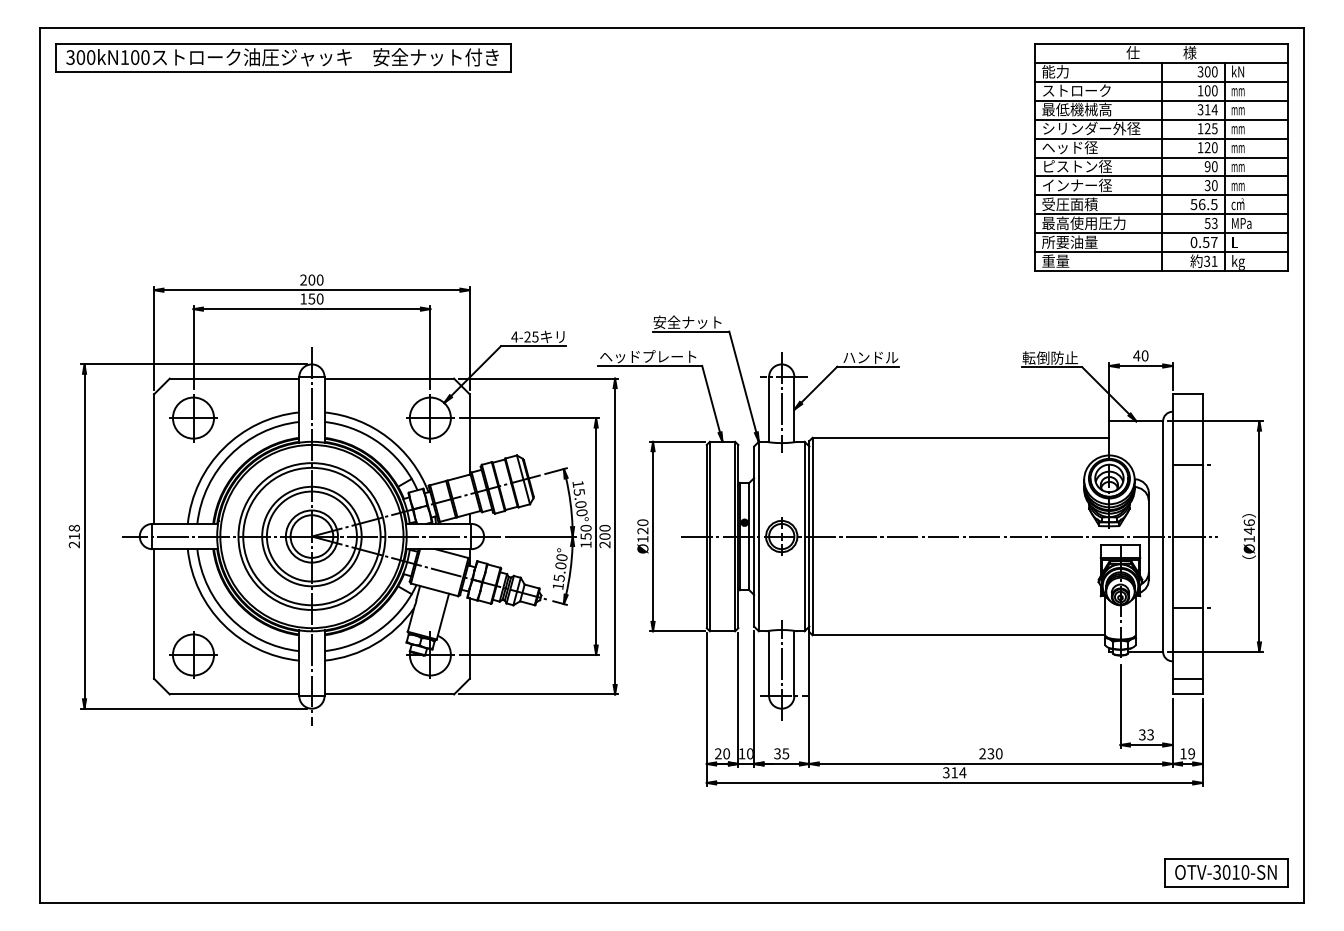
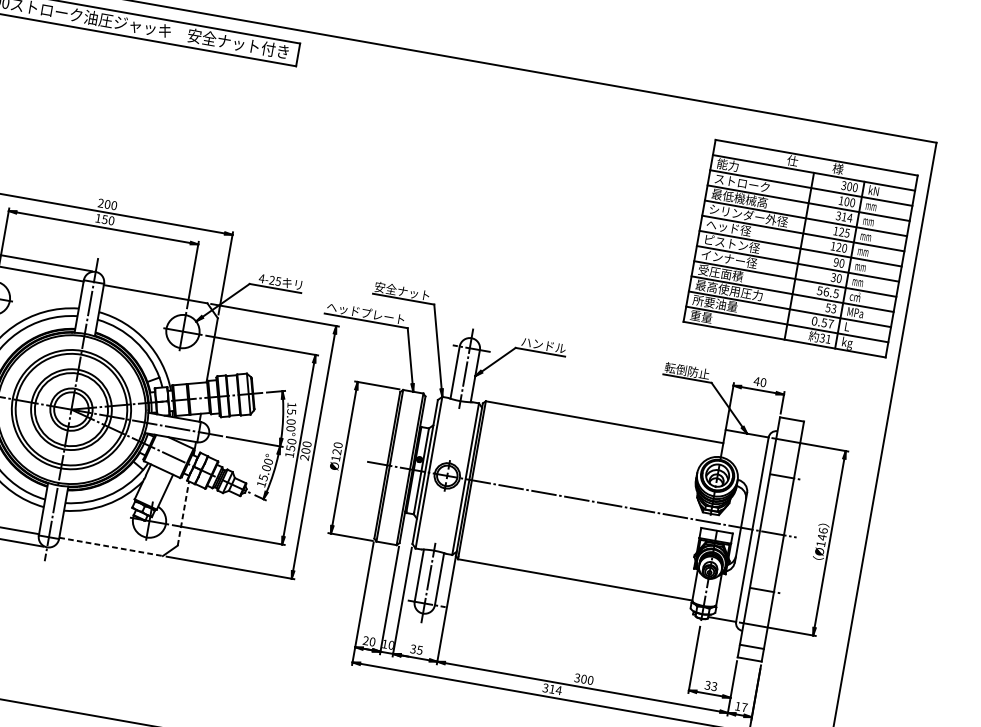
part: (1161, 157) -> (800, 248), moved
line: (469, 638) -> (183, 513), solid -> dashed
line: (389, 694) -> (111, 546), solid -> dashed
text: (986, 753) -> (580, 678), 230 -> 300
text: (1191, 753) -> (744, 707), 19 -> 17

